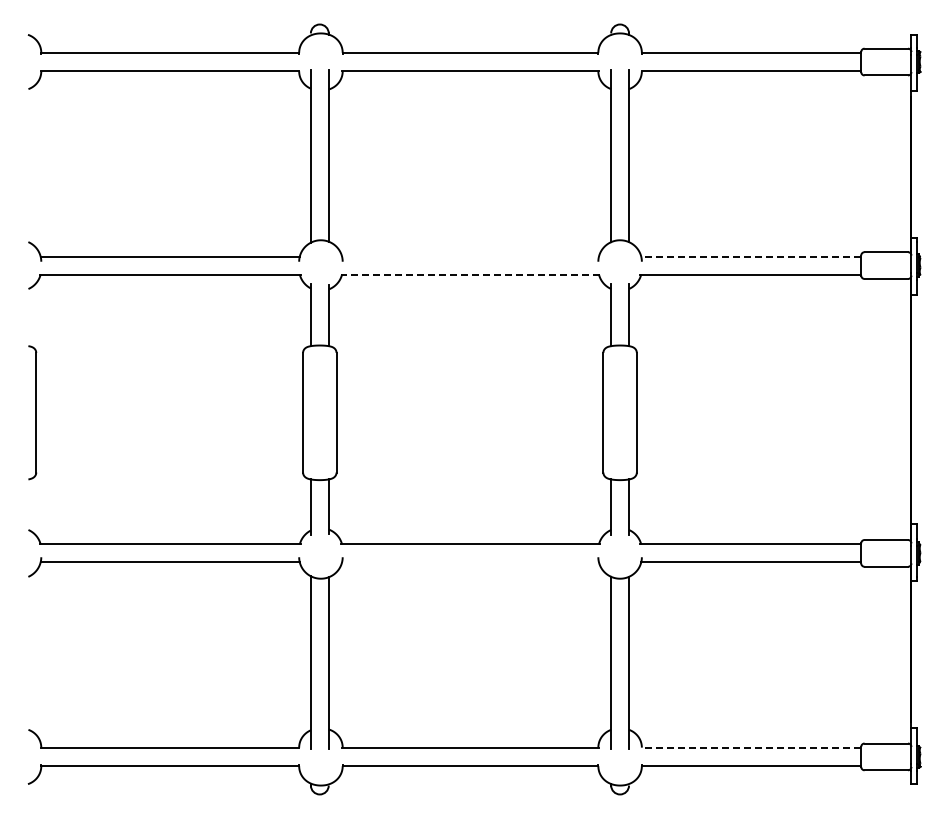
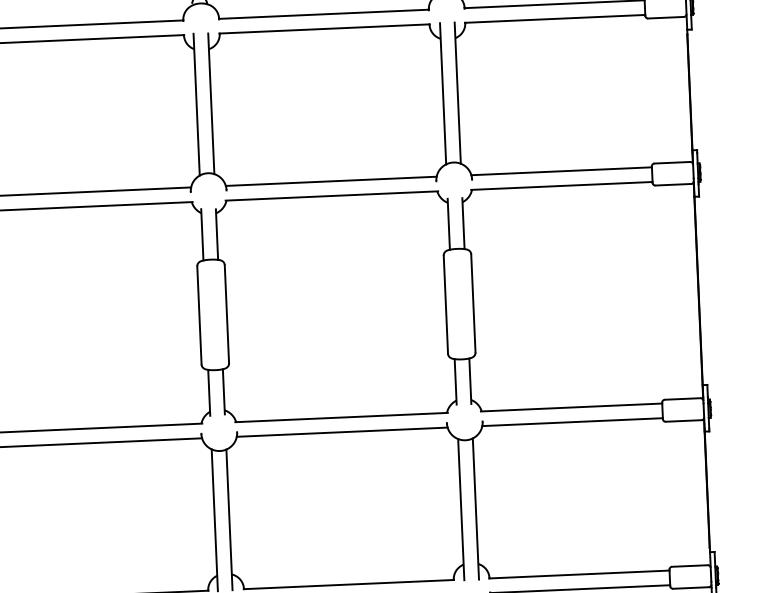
line: (470, 256) -> (331, 181), added
line: (751, 256) -> (561, 171), dashed -> solid
line: (470, 274) -> (331, 195), dashed -> solid
line: (470, 562) -> (342, 432), added
line: (751, 747) -> (579, 574), dashed -> solid

